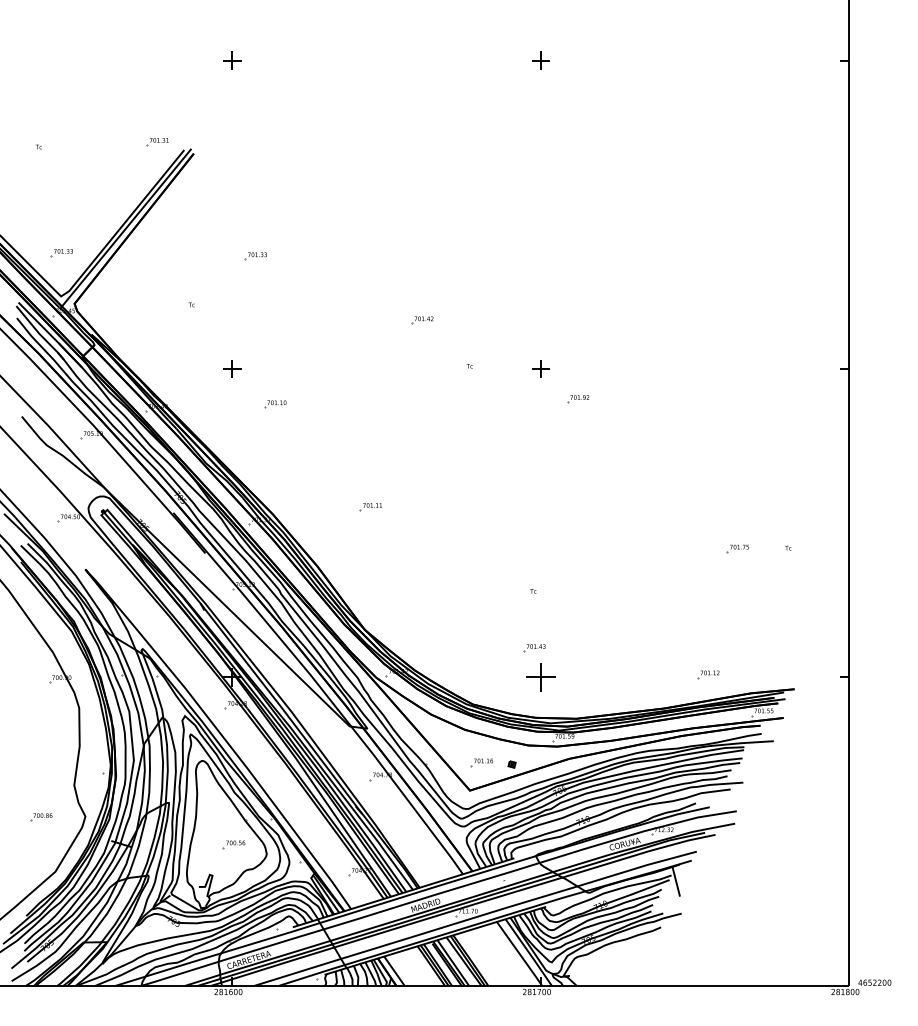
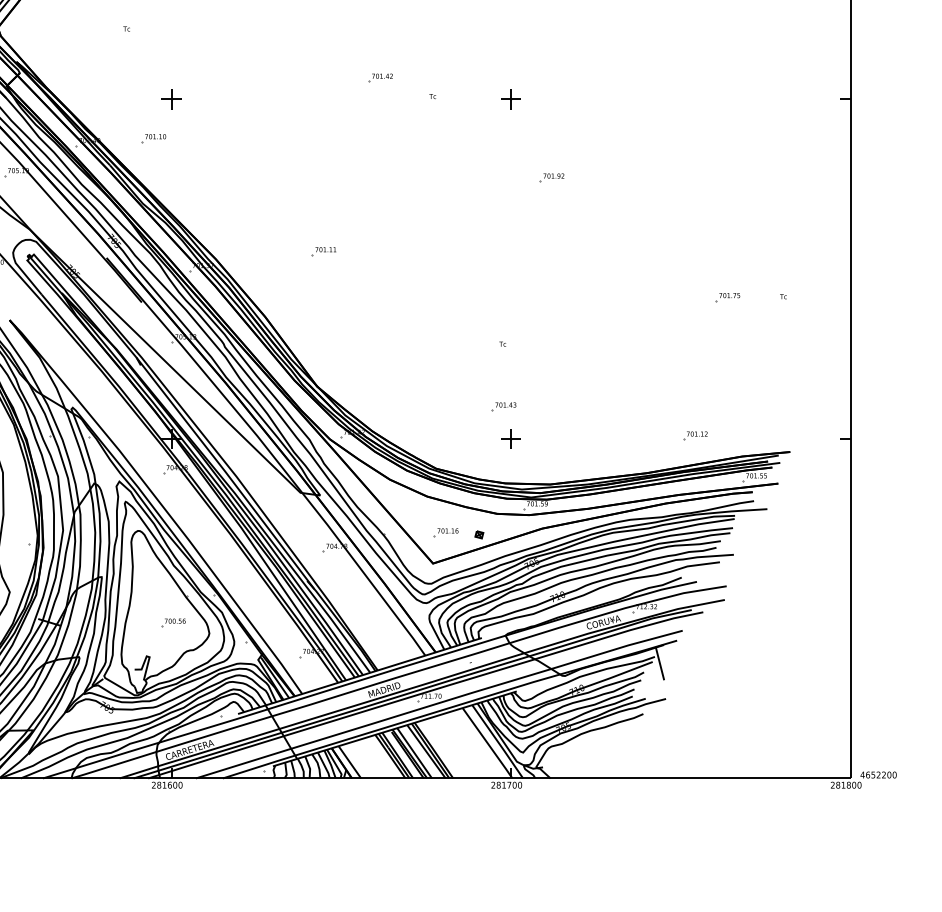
part: (422, 320) -> (380, 78), moved
part: (578, 399) -> (552, 178), moved
part: (275, 404) -> (154, 138), moved
part: (540, 677) -> (510, 439), size x0.62

